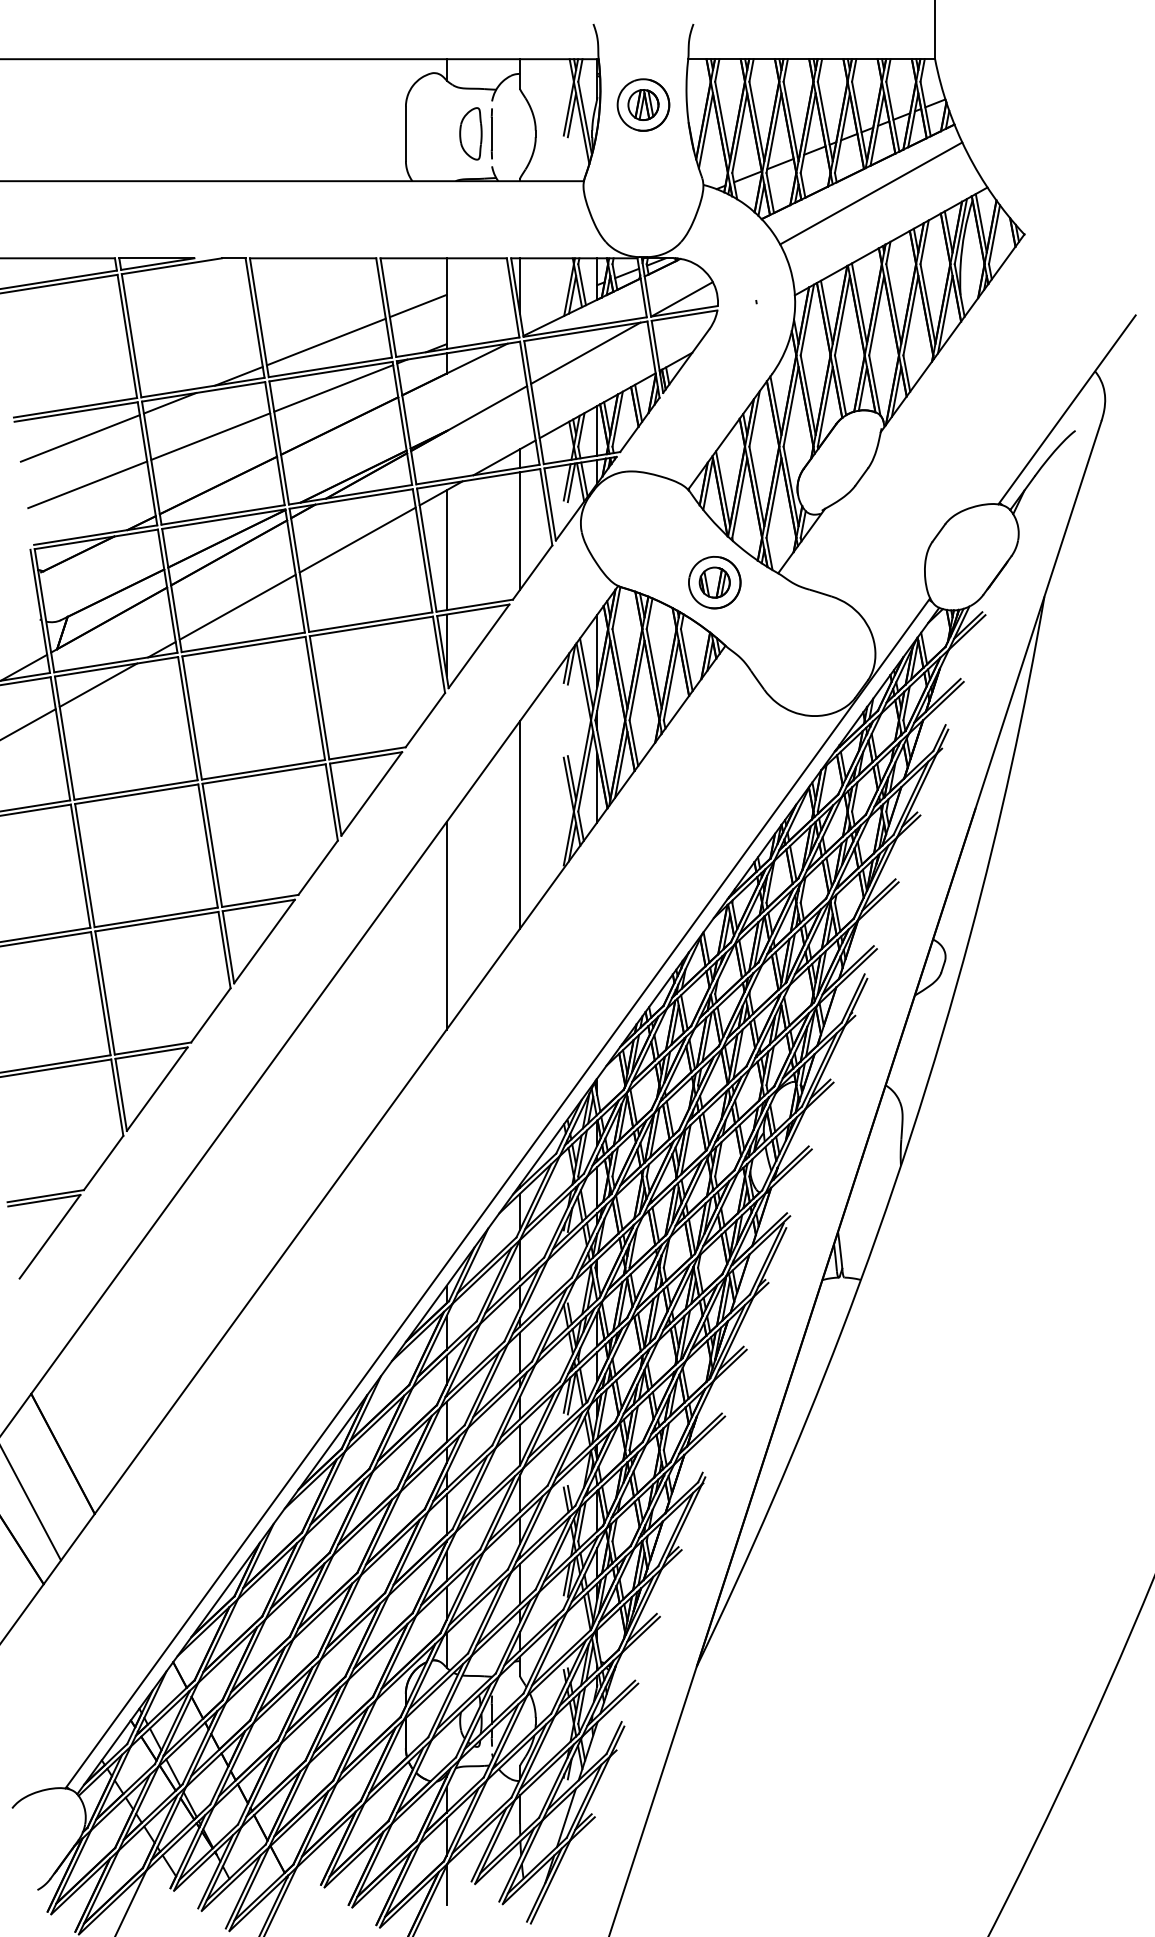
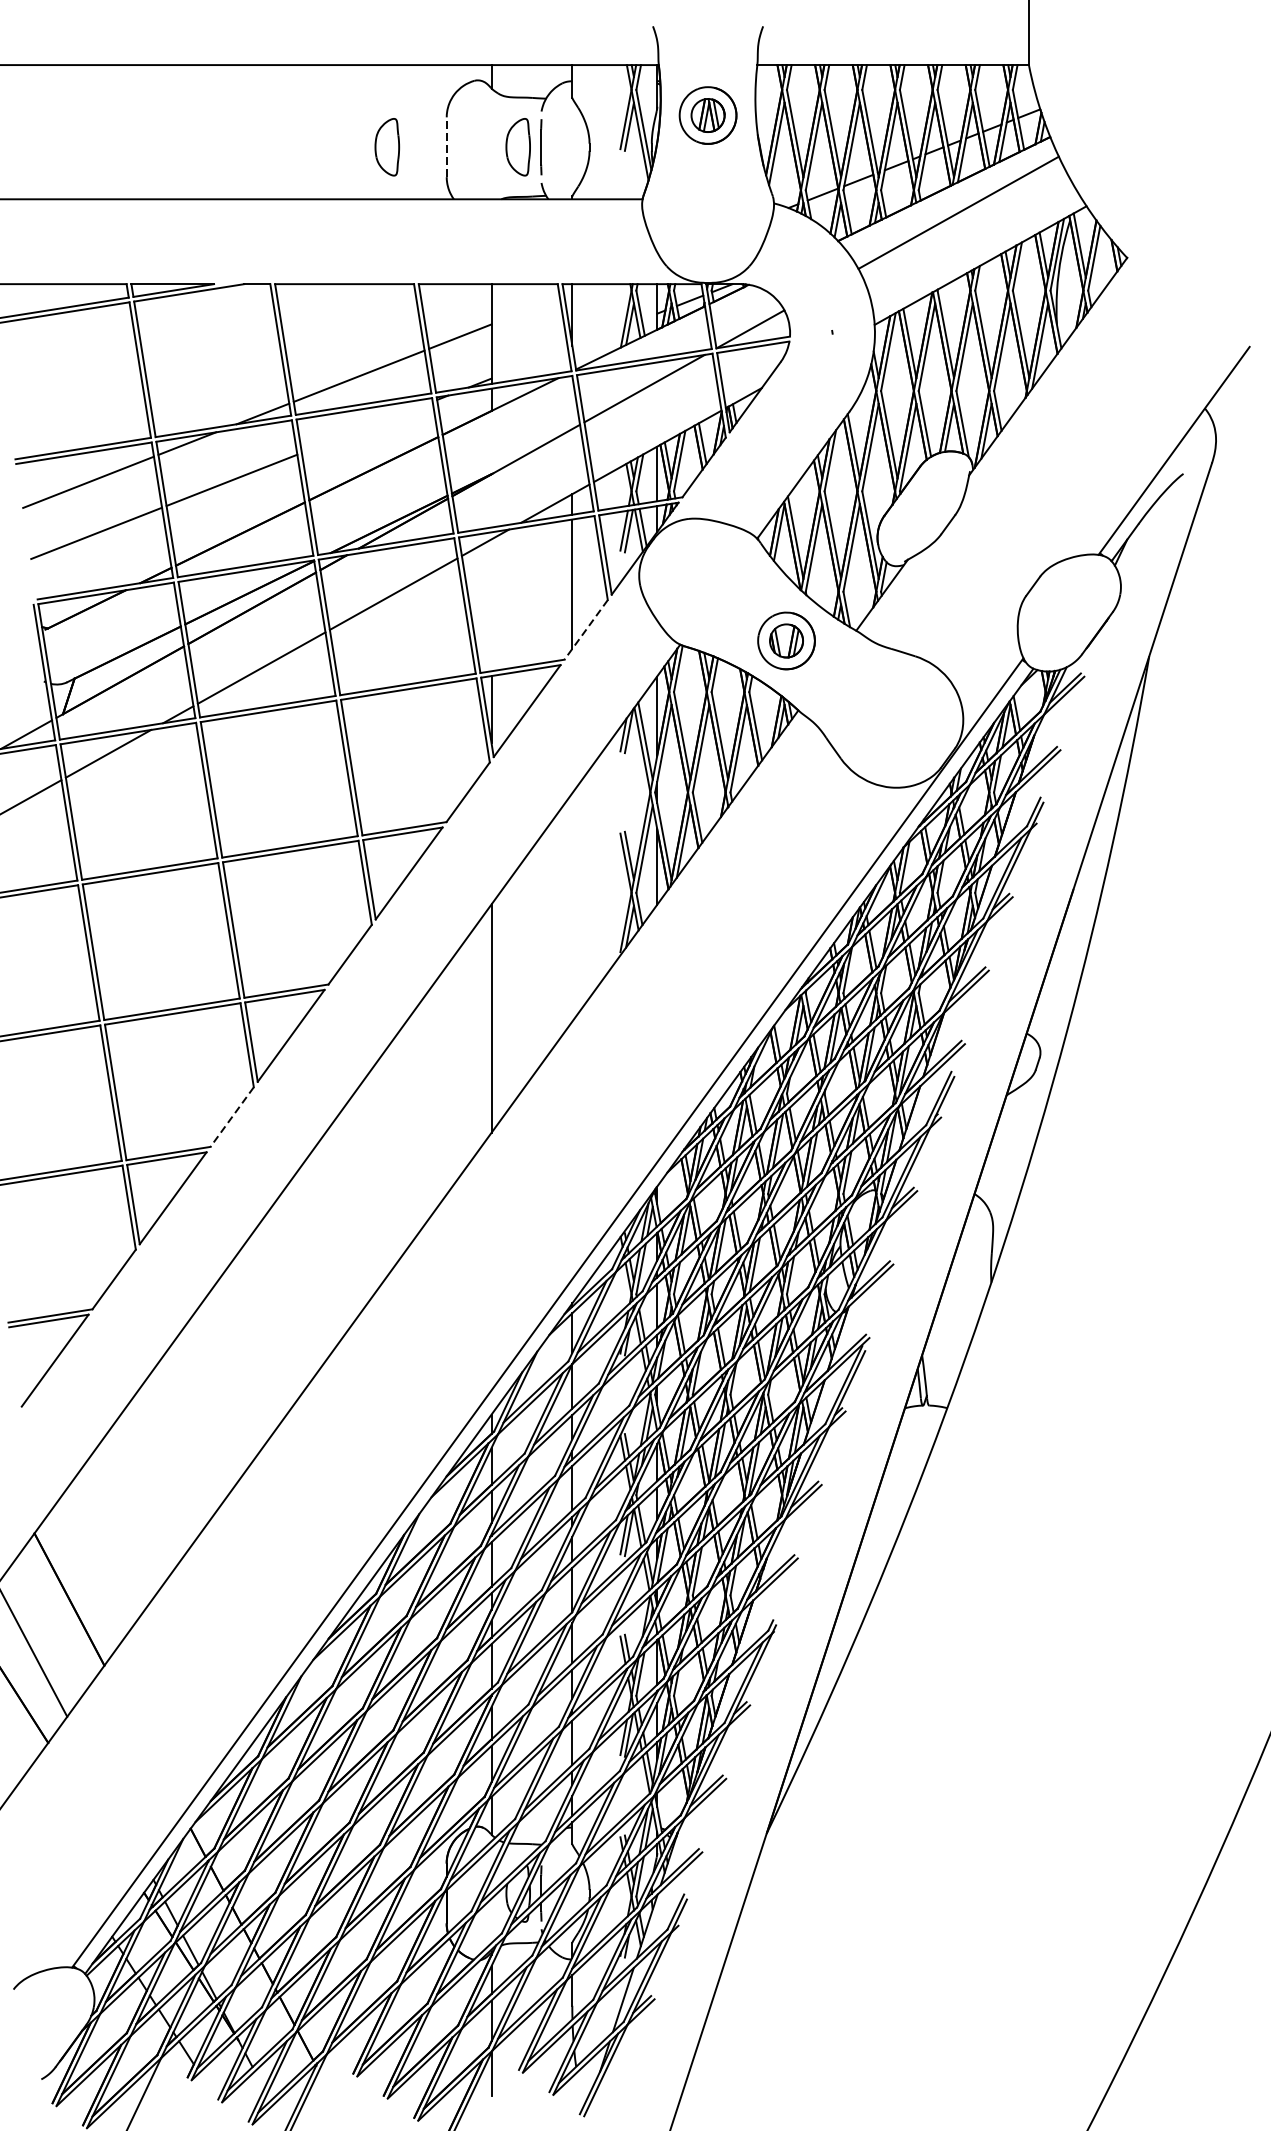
part: (351, 133) -> (386, 146), added
line: (405, 133) -> (446, 146), solid -> dashed
line: (333, 388) -> (367, 427), removed
line: (446, 550) -> (491, 605), removed
line: (532, 572) -> (585, 629), solid -> dashed
line: (520, 824) -> (572, 907), removed
line: (210, 1015) -> (231, 1117), solid -> dashed

